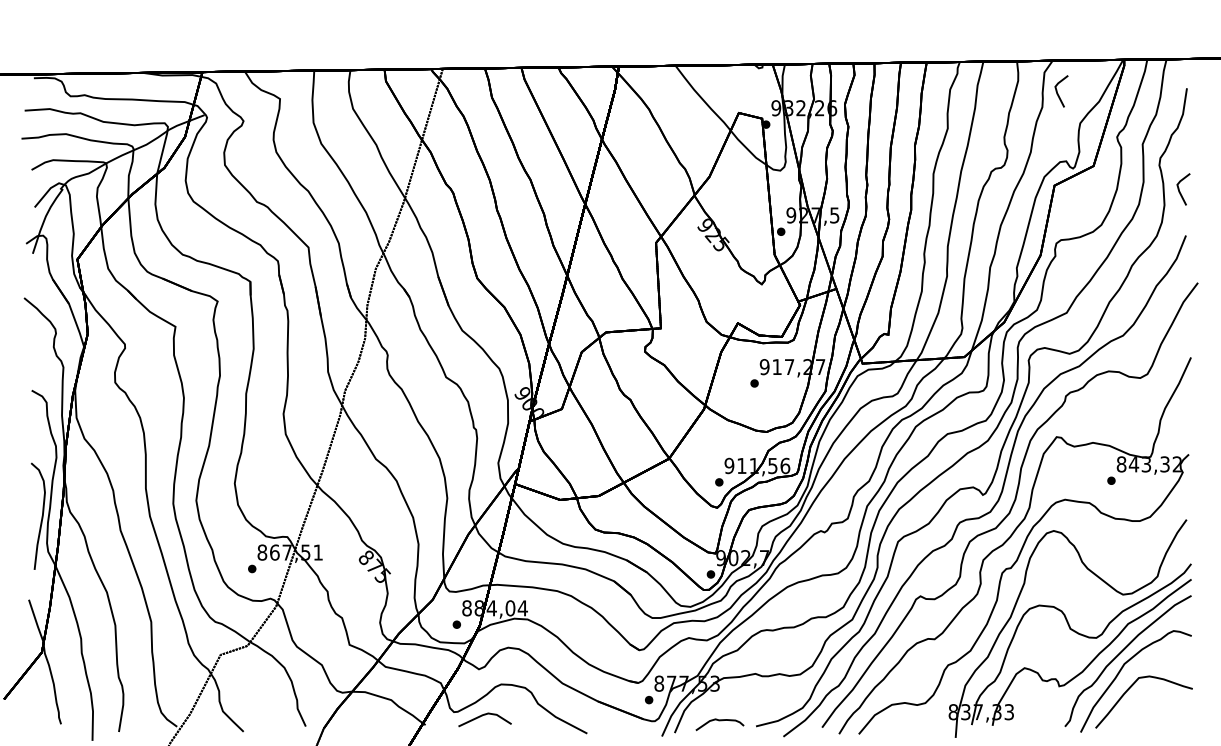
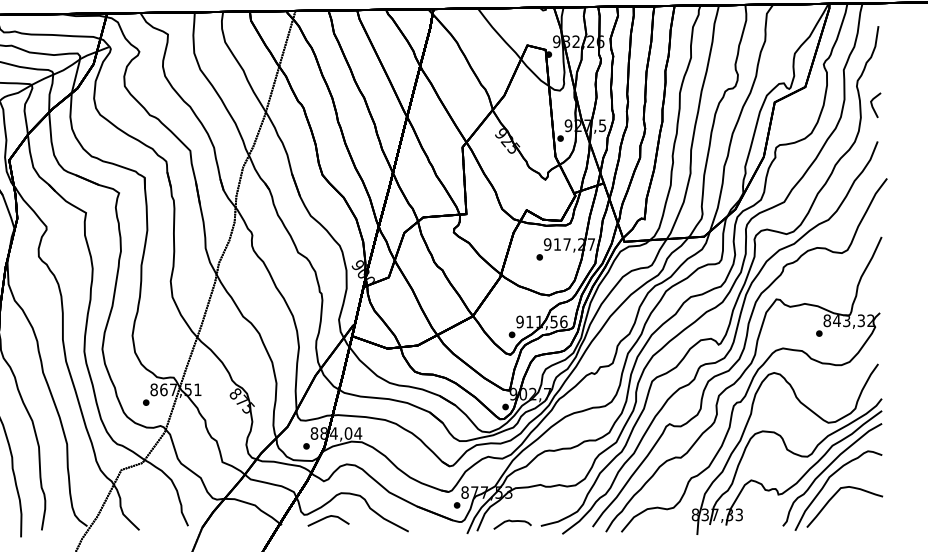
line: (1058, 93) -> (777, 30), removed

